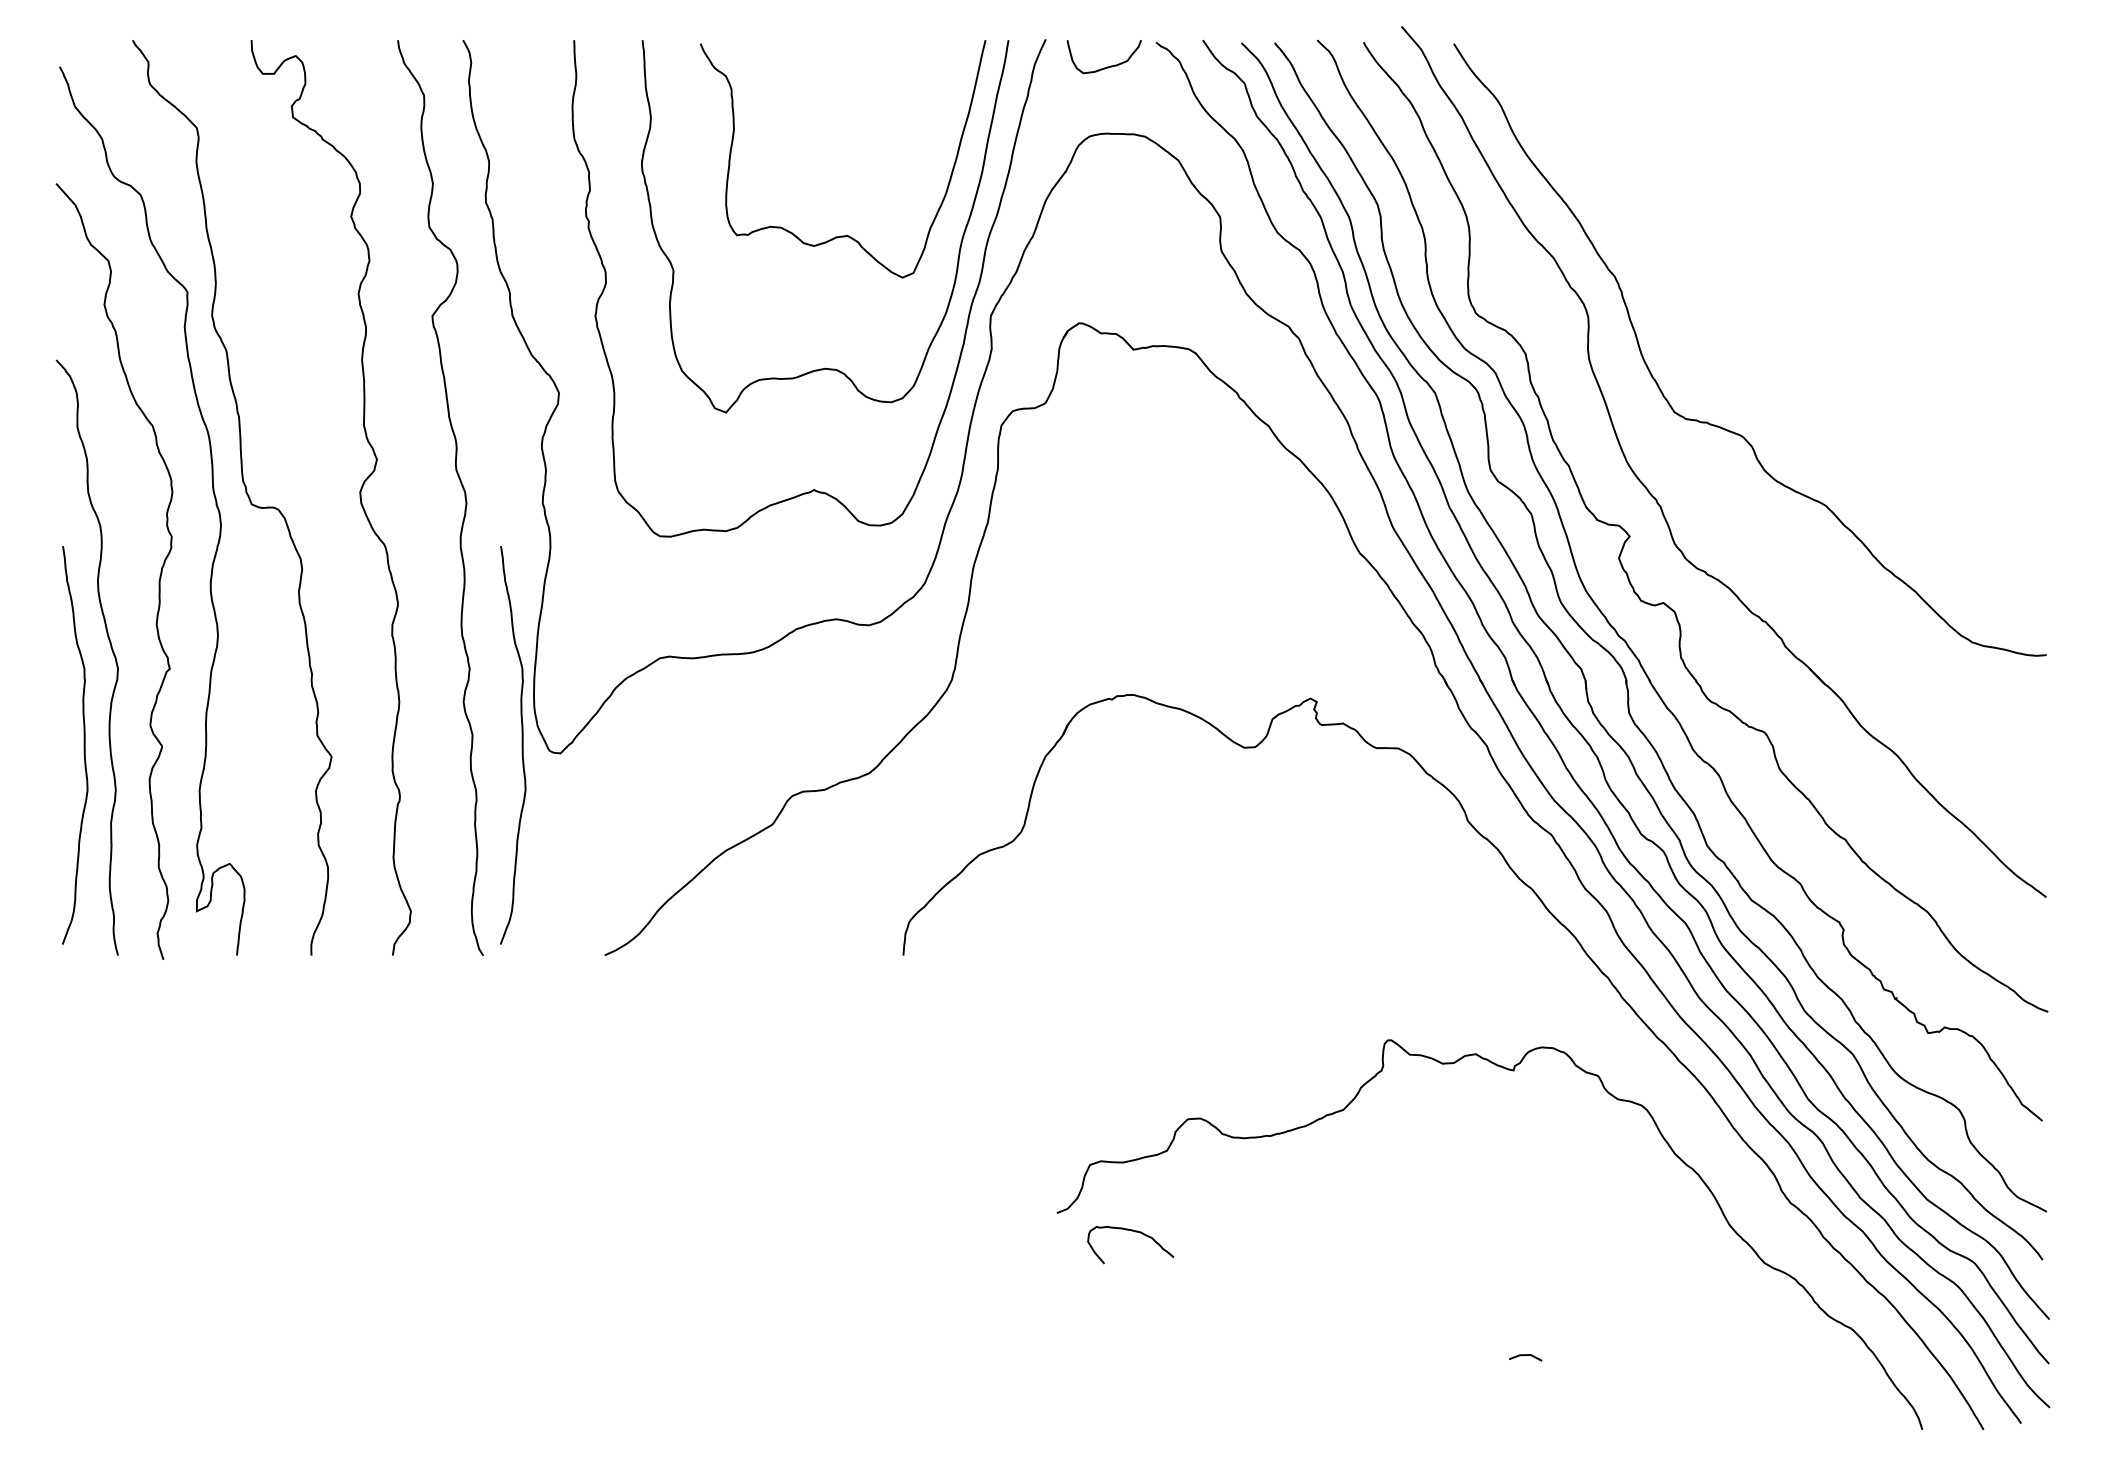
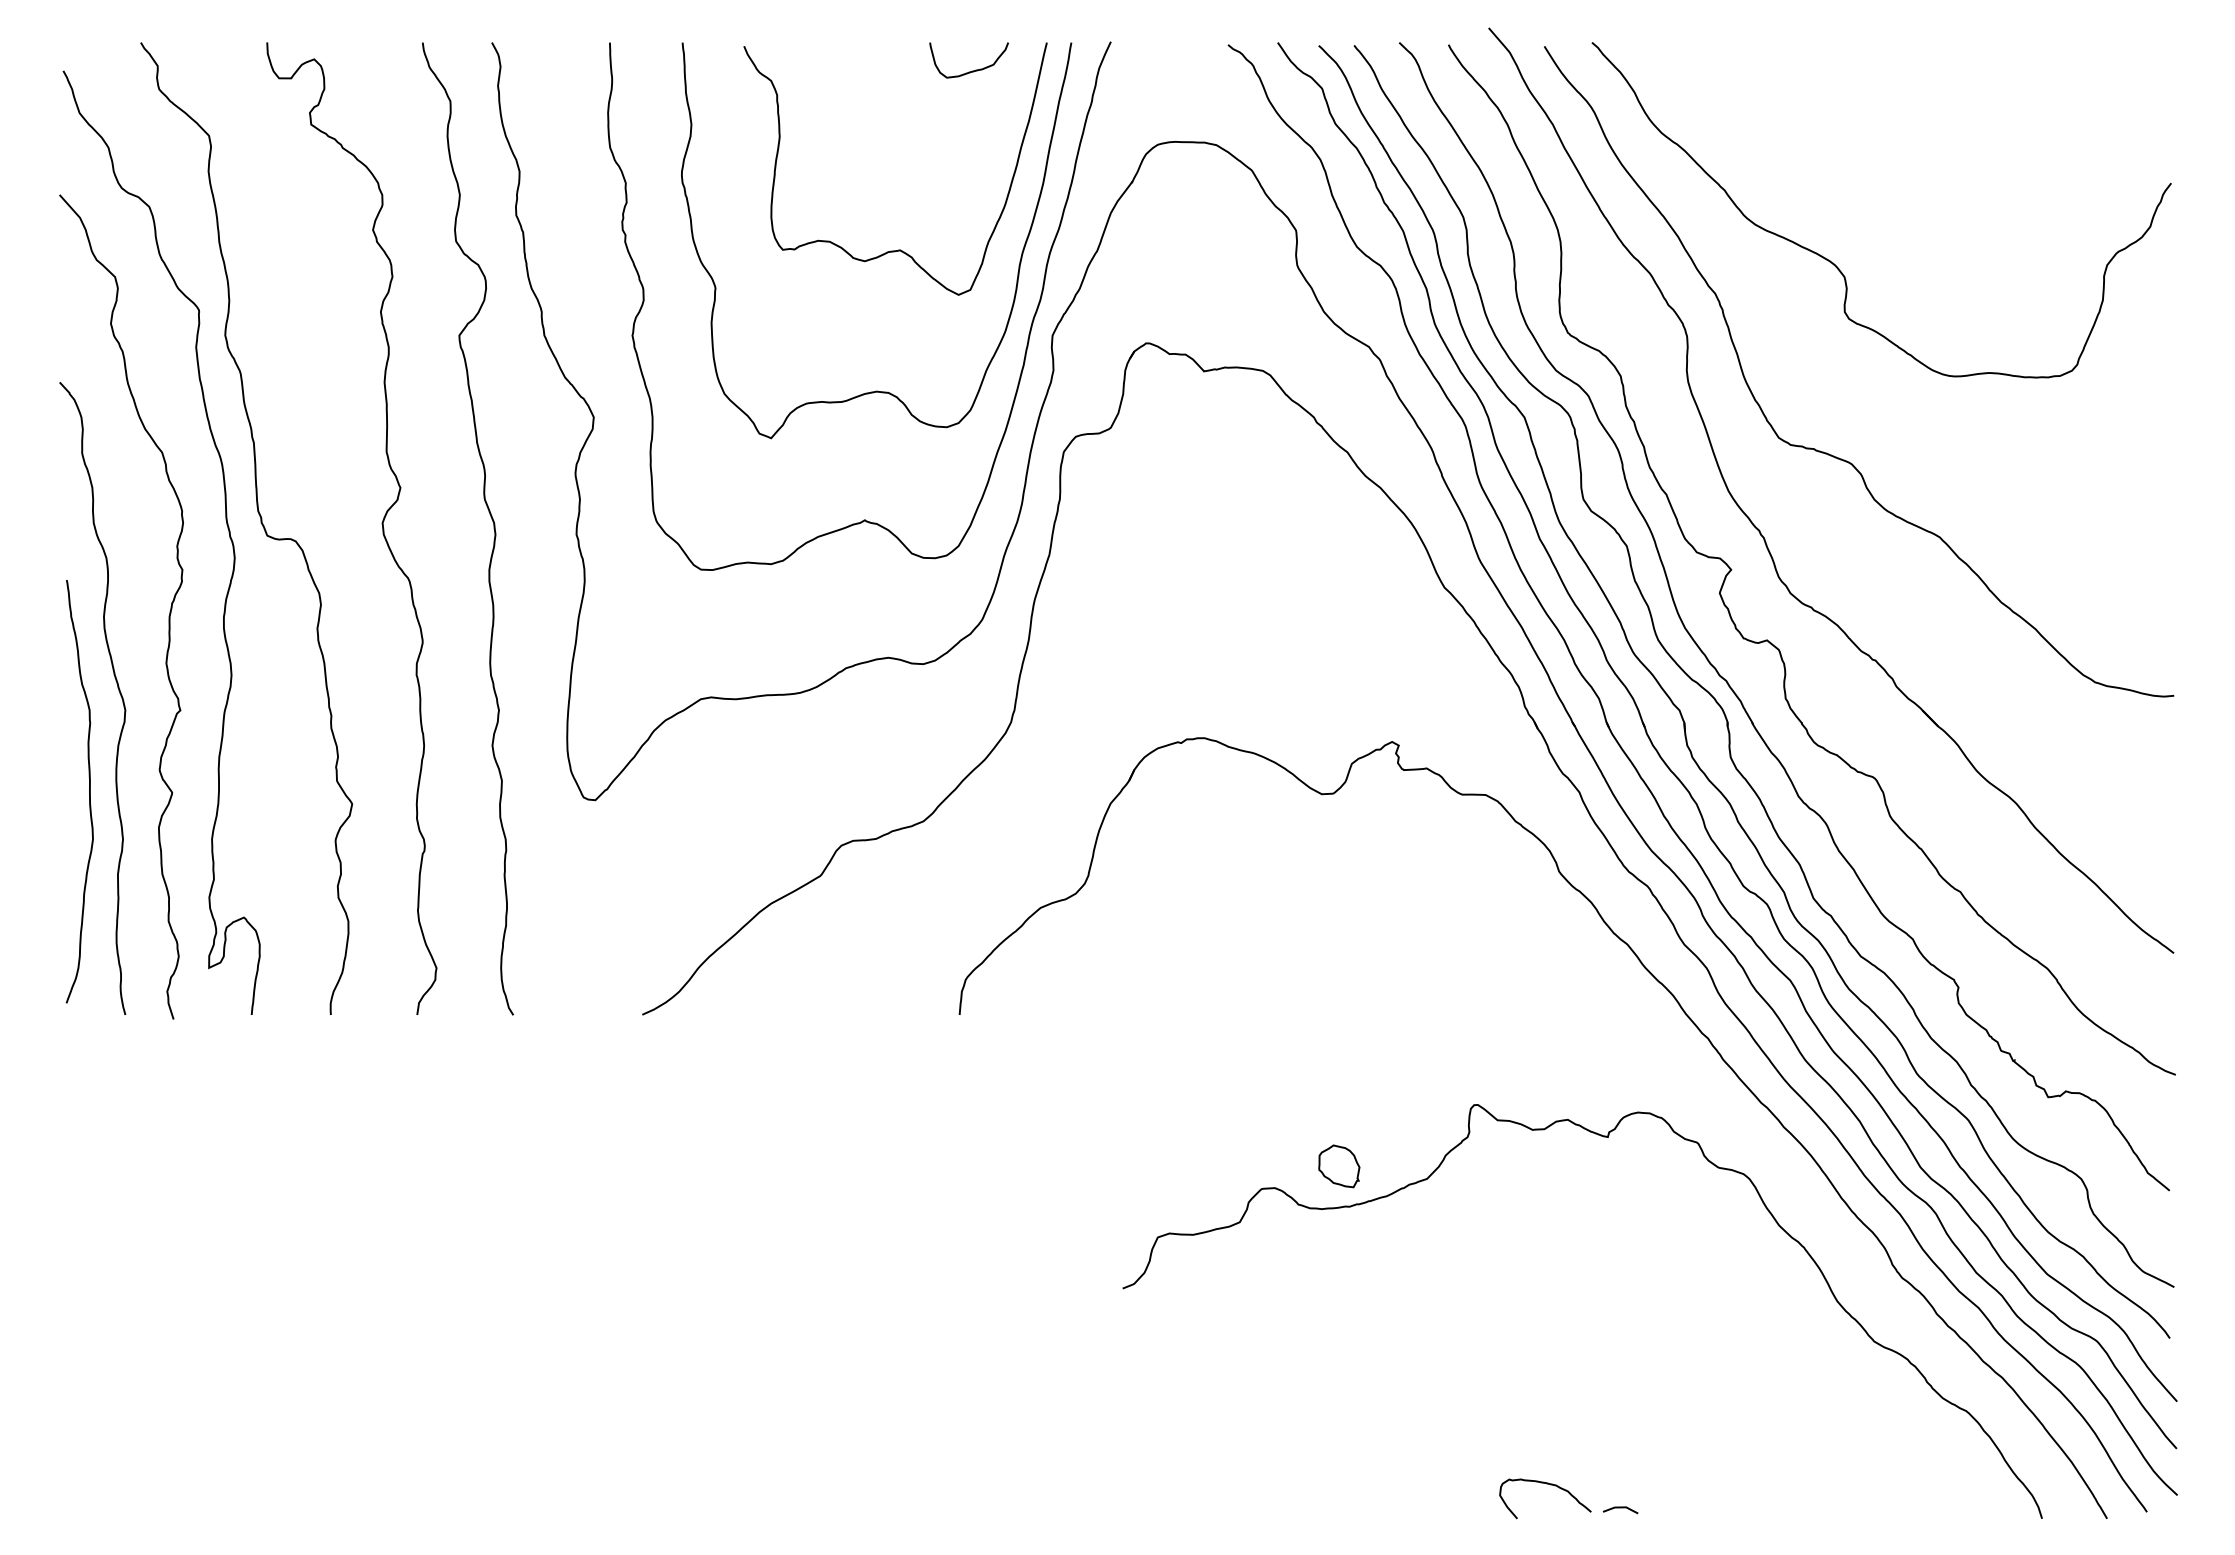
curve: (1106, 66) -> (971, 70), moved
curve: (1726, 247) -> (1834, 262), added
curve: (521, 745) -> (553, 791), removed
part: (1260, 1097) -> (1338, 1165), added
curve: (1135, 1232) -> (1550, 1485), moved
line: (1525, 1355) -> (1620, 1507), moved

